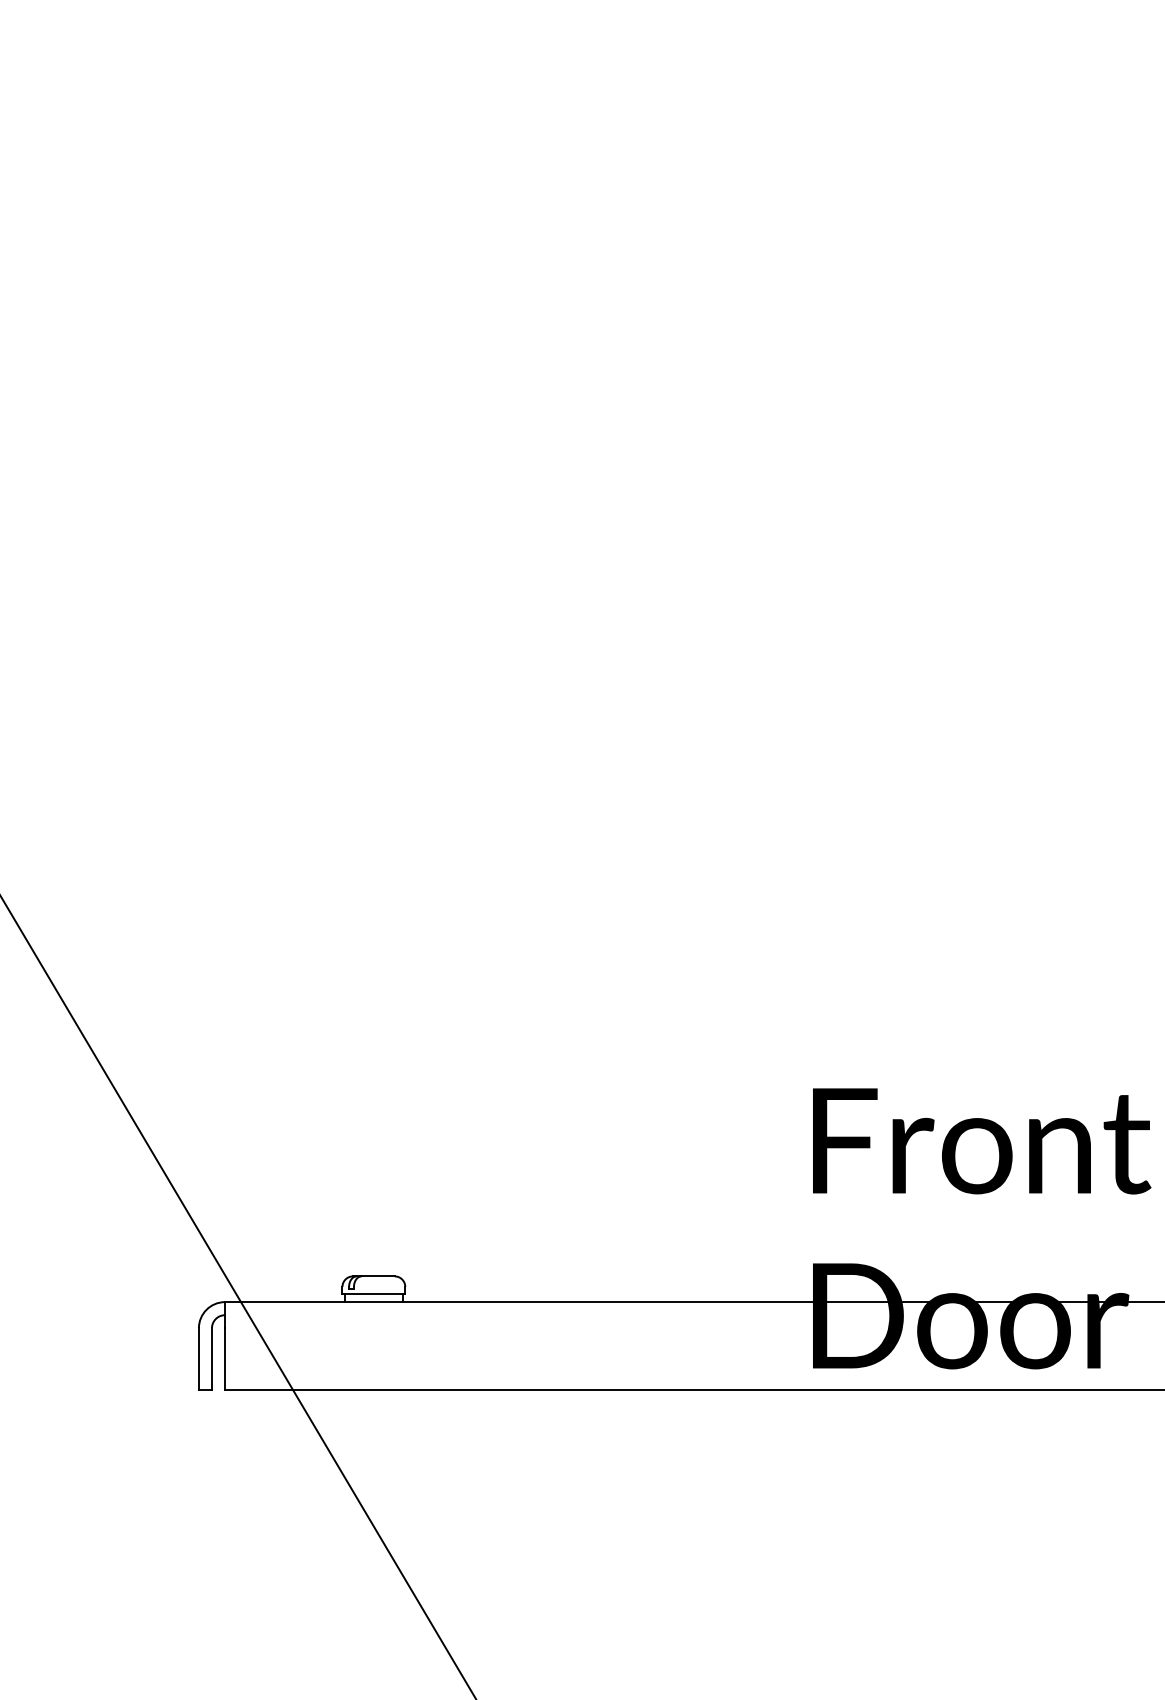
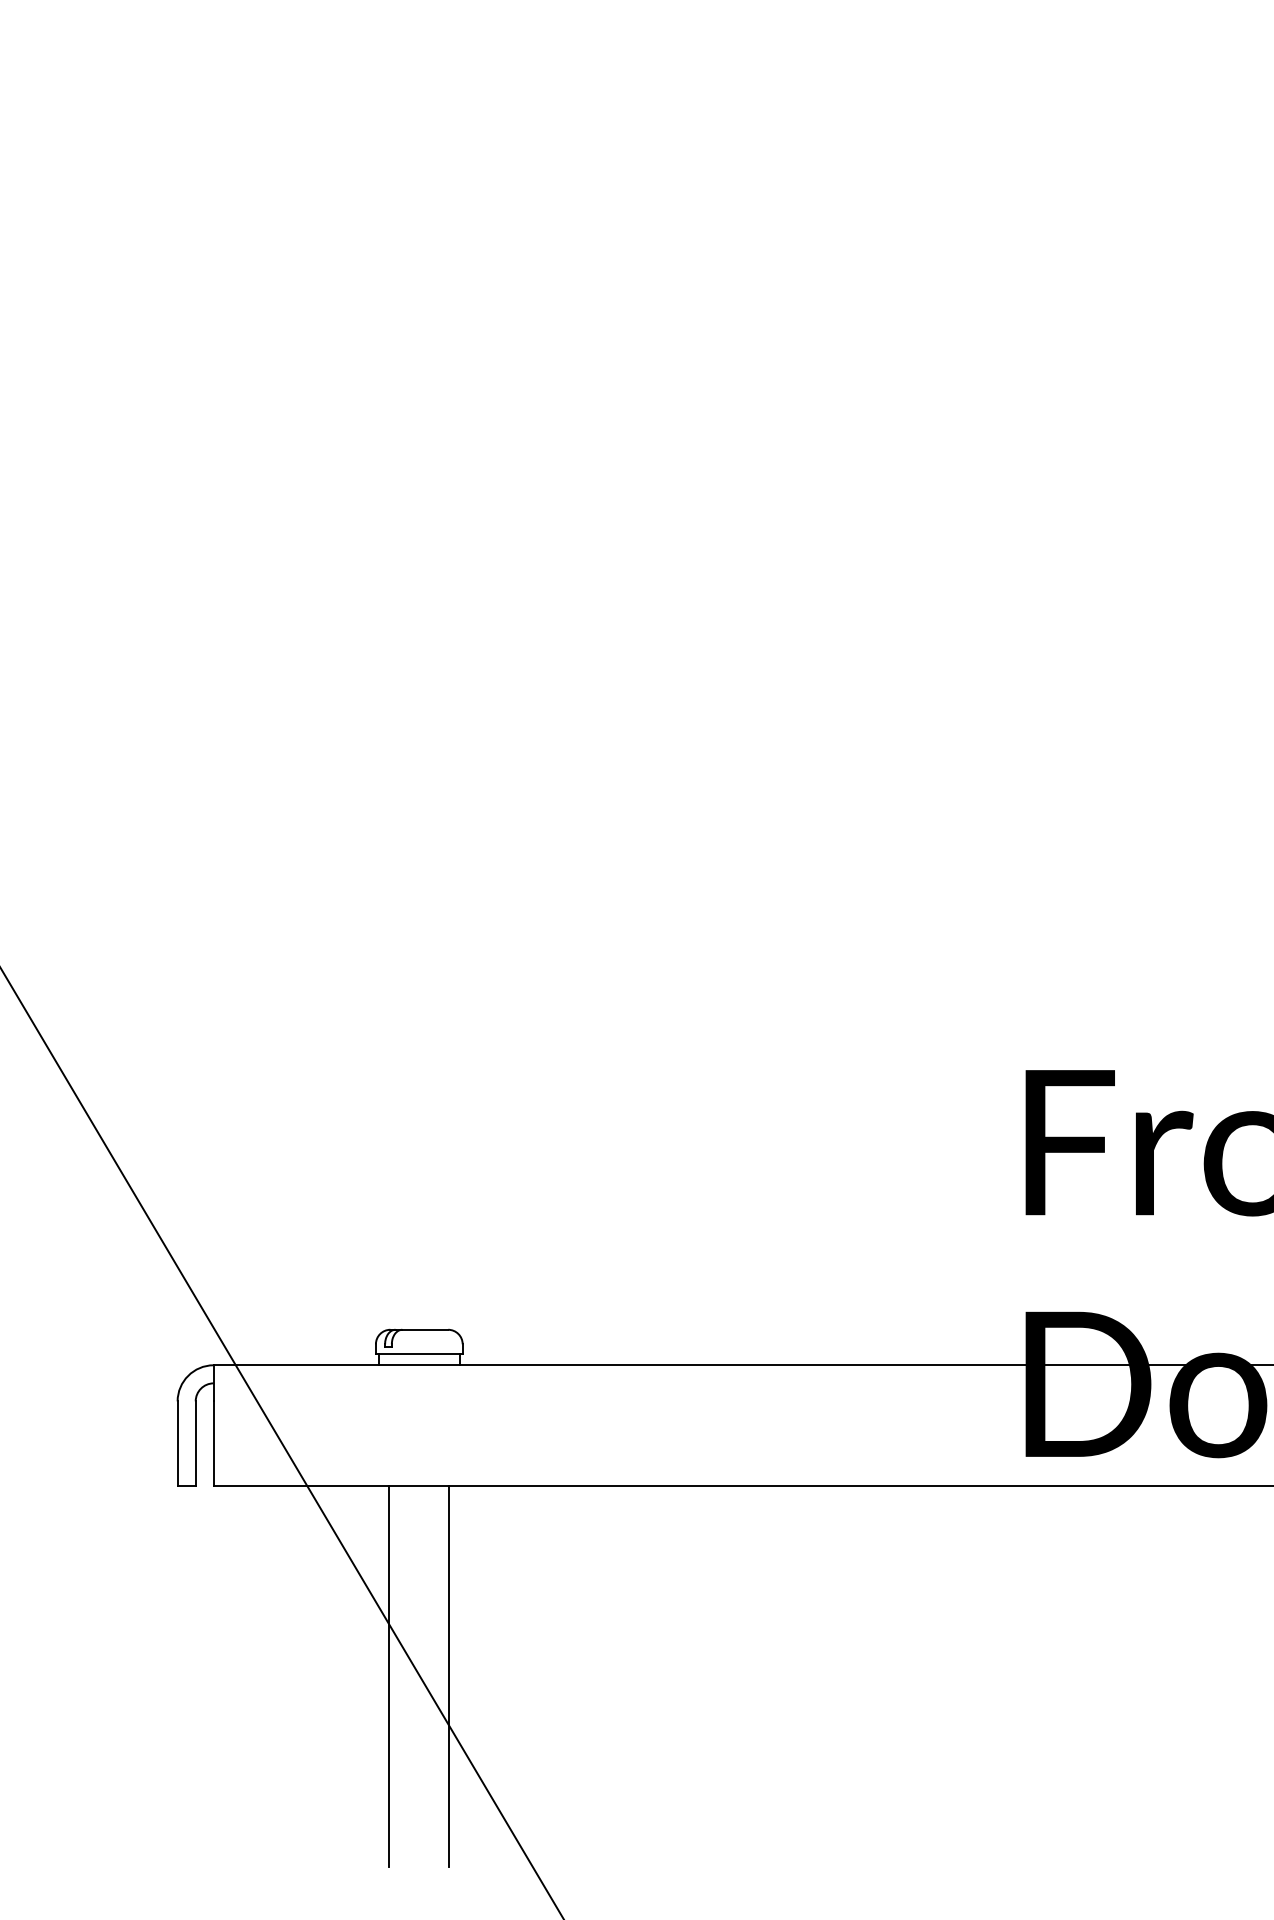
line: (352, 1527) -> (389, 1676), added
line: (395, 1527) -> (449, 1676), added

